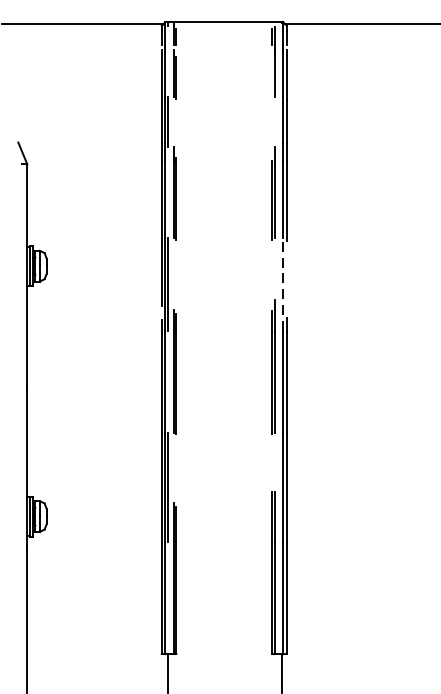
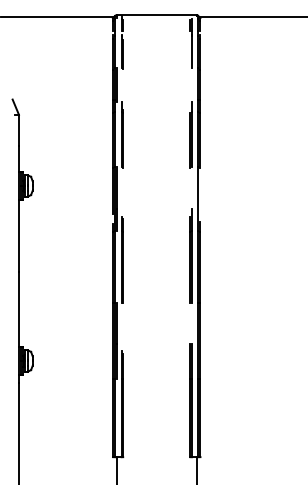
line: (284, 284) -> (198, 198), dashed -> solid

